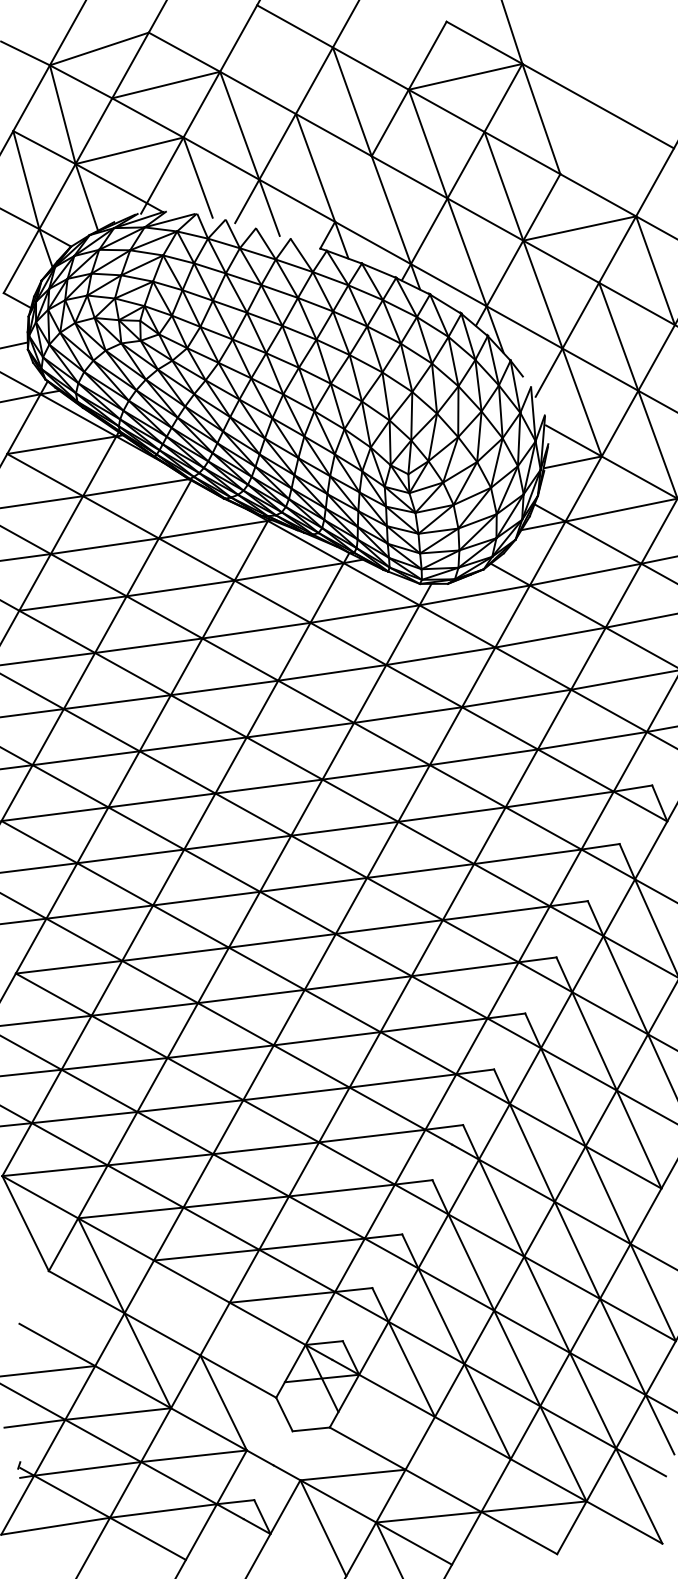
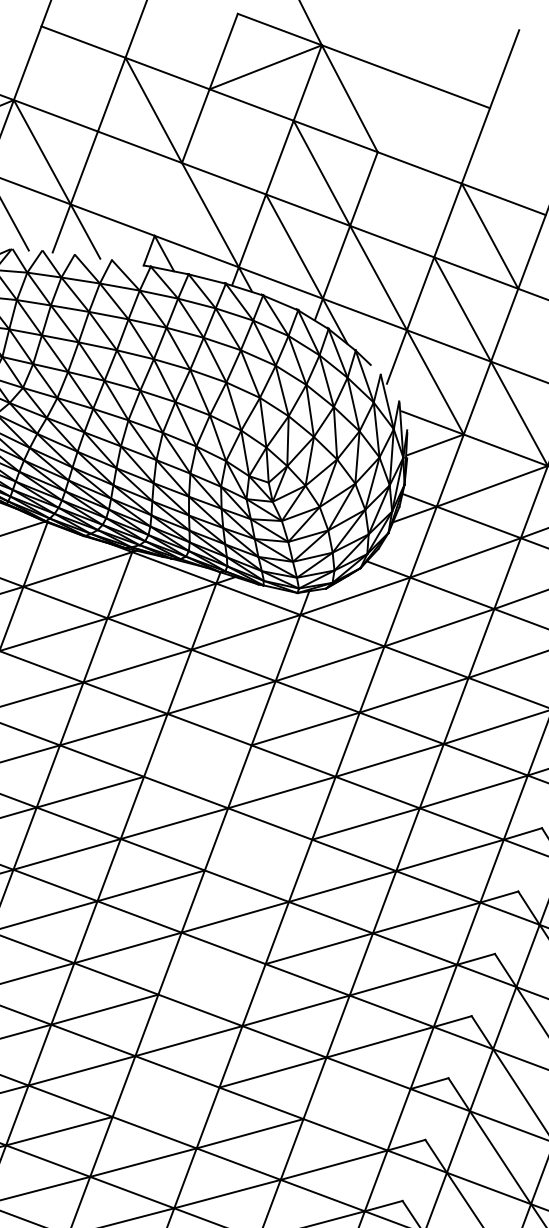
line: (427, 143) -> (237, 141), removed
line: (315, 167) -> (126, 183), removed
line: (579, 228) -> (405, 204), removed
line: (300, 729) -> (197, 760), removed
line: (344, 828) -> (258, 854), removed
line: (281, 940) -> (211, 979), removed
line: (220, 1051) -> (165, 1102), removed
line: (402, 1080) -> (356, 1103), removed

